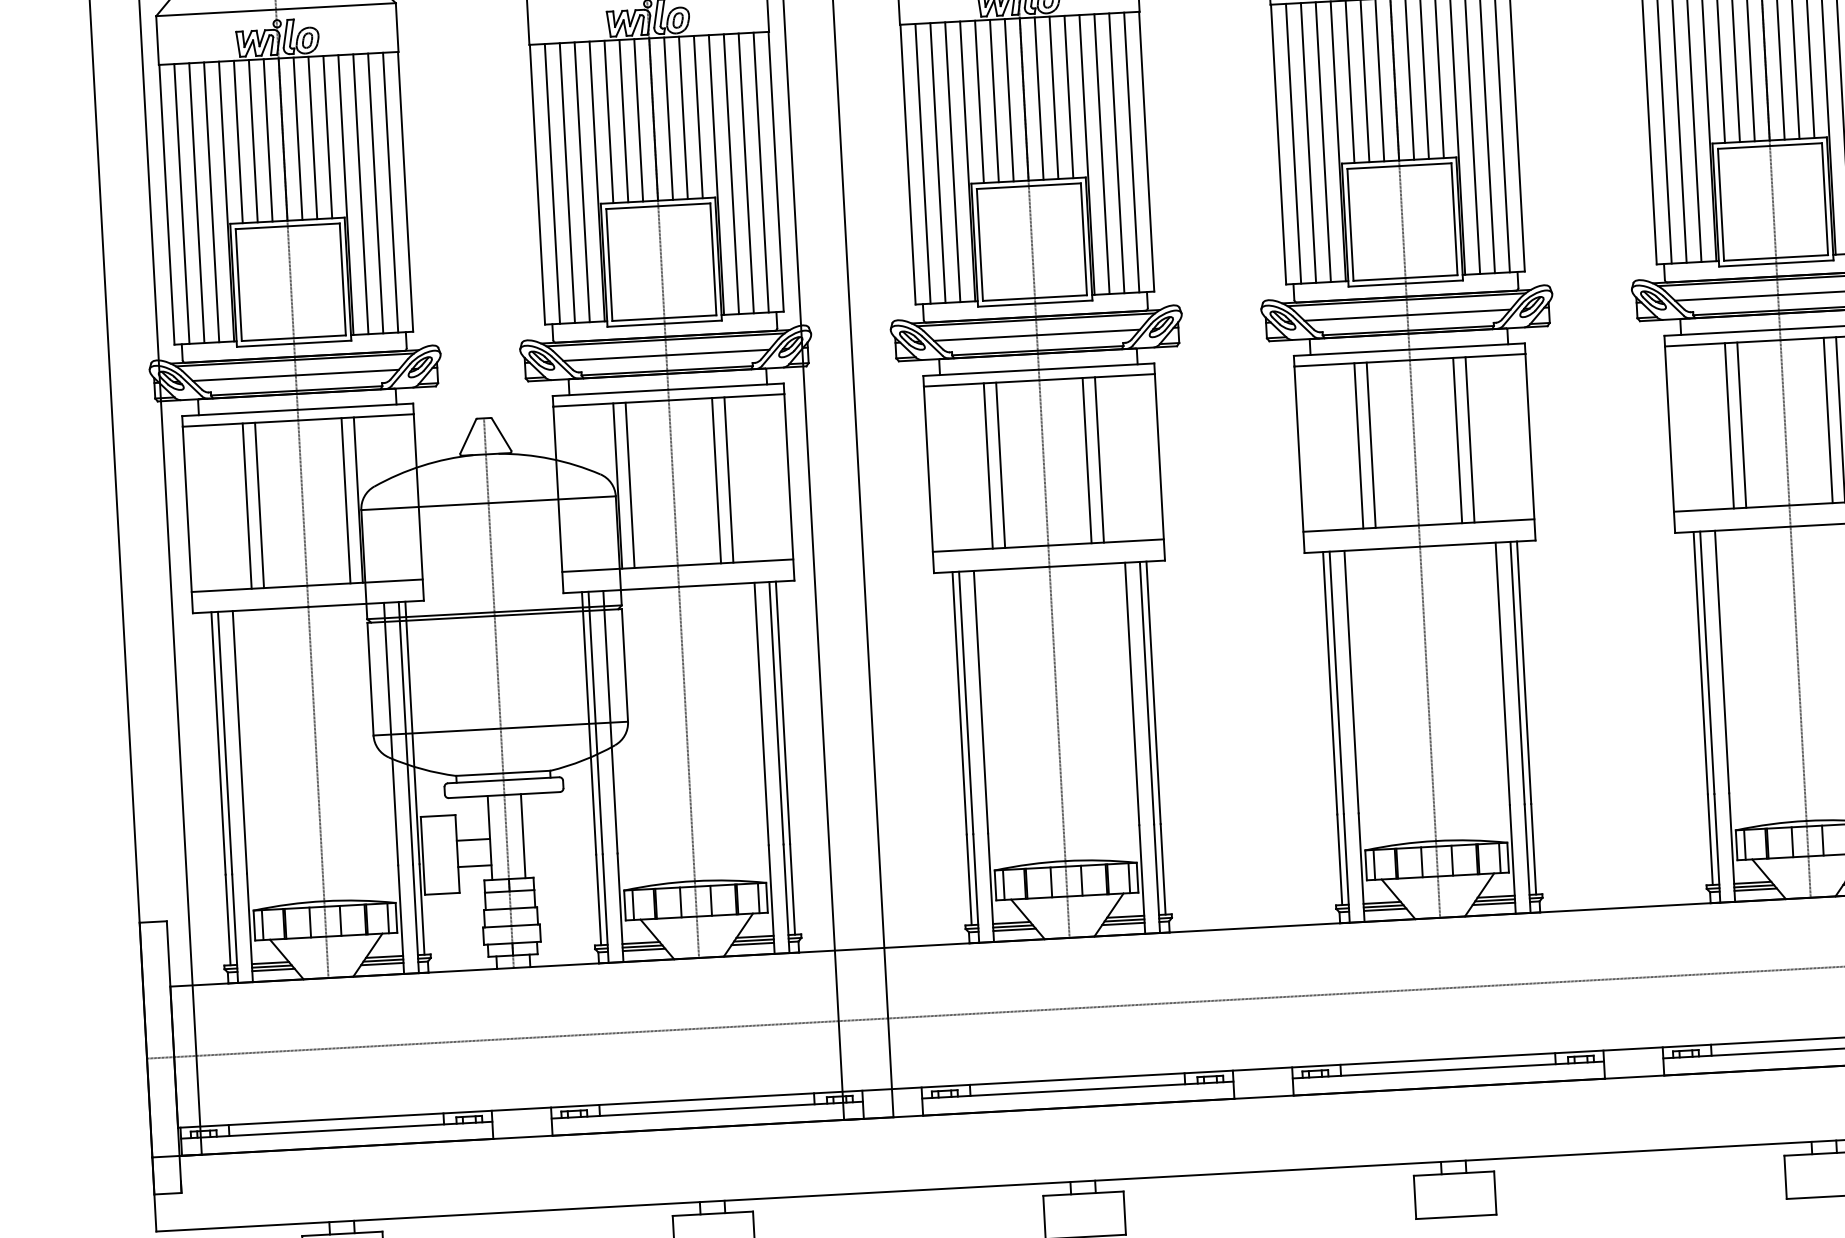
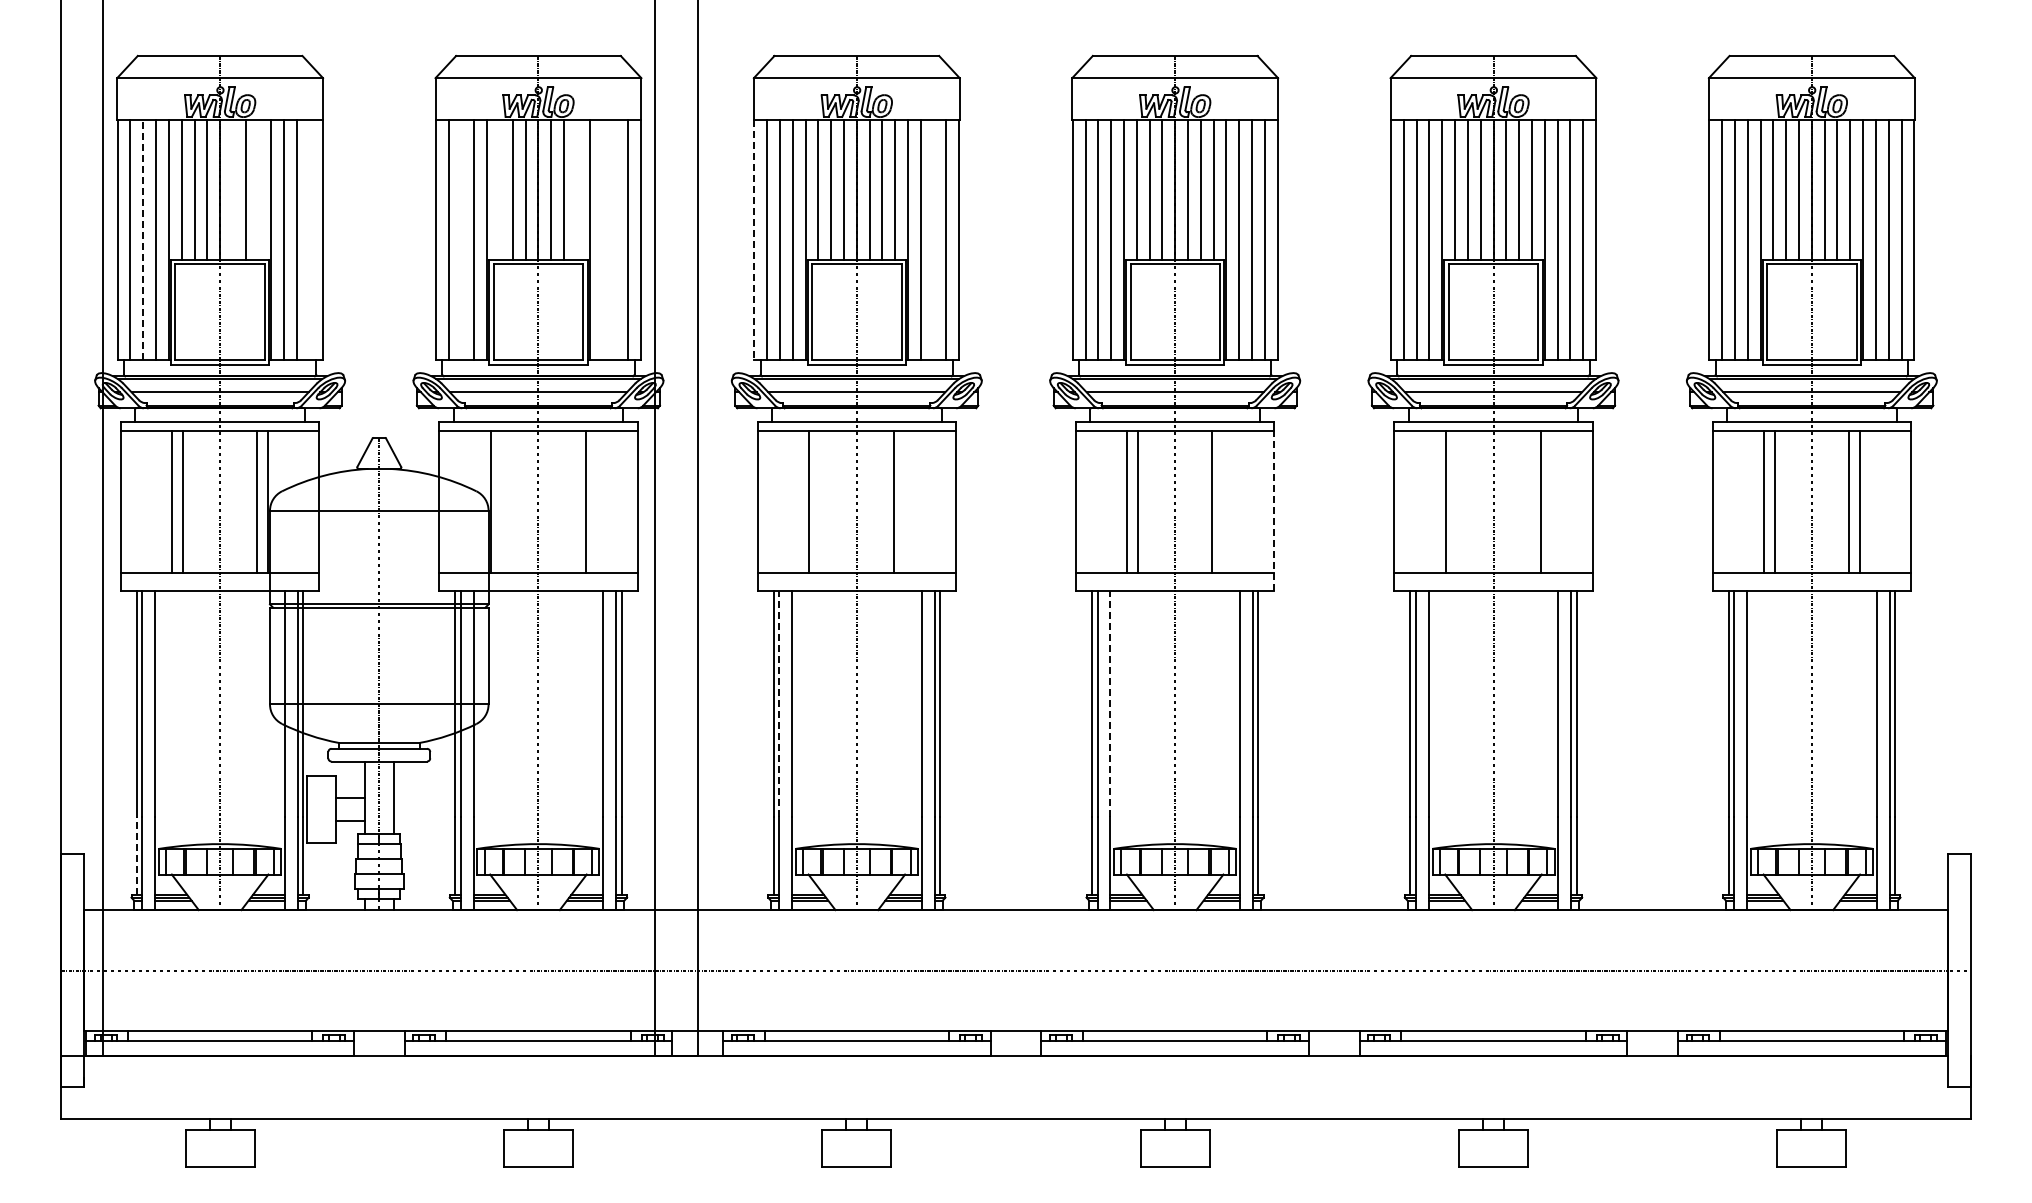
line: (697, 116) -> (576, 189), removed
line: (609, 121) -> (500, 189), removed
line: (327, 136) -> (258, 189), removed
line: (297, 138) -> (232, 189), removed
line: (1116, 153) -> (933, 240), removed
line: (908, 164) -> (754, 240), solid -> dashed
line: (746, 173) -> (615, 240), removed
line: (731, 174) -> (602, 240), removed
line: (567, 183) -> (461, 240), removed
line: (390, 192) -> (309, 240), removed
line: (197, 202) -> (143, 239), solid -> dashed
line: (1828, 420) -> (1530, 502), removed
line: (1741, 425) -> (1456, 502), removed
line: (1469, 440) -> (1222, 502), removed
line: (1530, 446) -> (1274, 510), solid -> dashed
line: (1099, 460) -> (904, 502), removed
line: (1000, 465) -> (819, 502), removed
line: (716, 481) -> (575, 502), removed
line: (630, 485) -> (501, 502), removed
line: (1351, 682) -> (1110, 704), solid -> dashed
line: (966, 703) -> (779, 704), solid -> dashed
line: (227, 919) -> (136, 855), solid -> dashed

